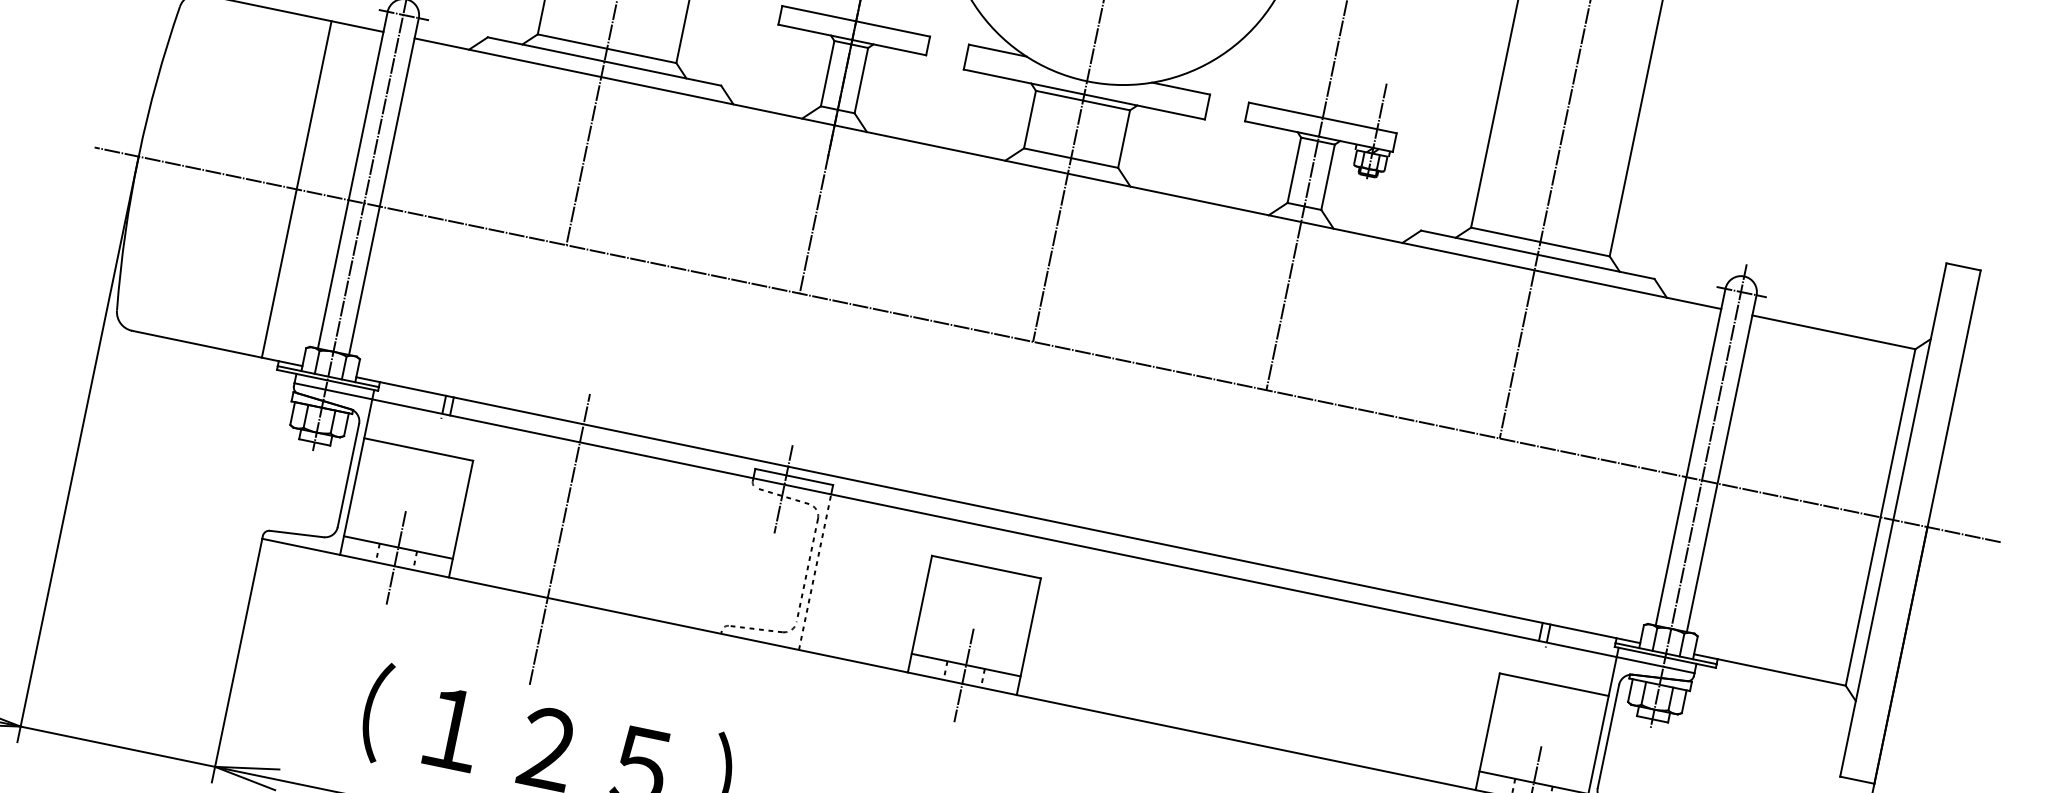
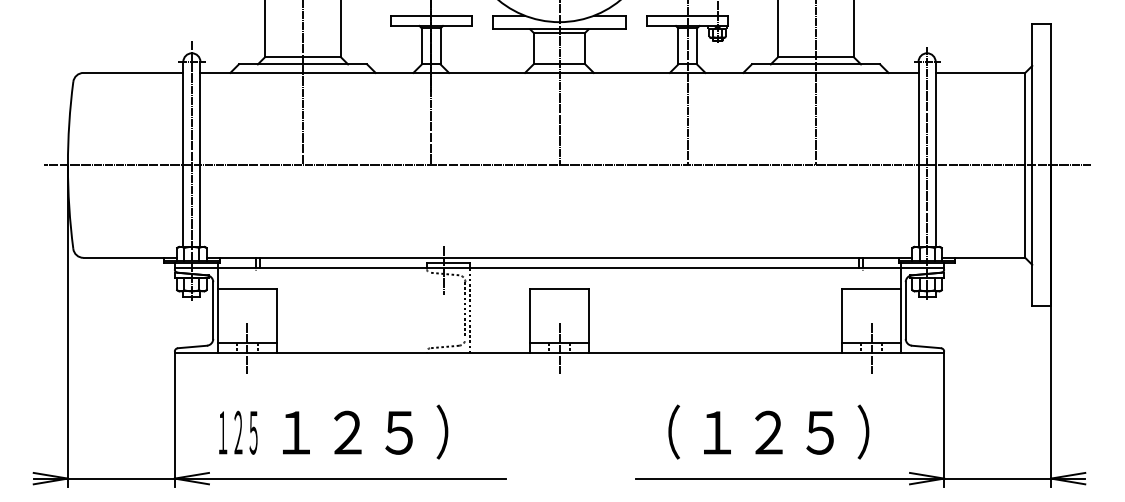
line: (296, 187) -> (154, 164), removed
line: (559, 540) -> (331, 321), removed
text: (348, 705) -> (238, 431), （ -> １２５

